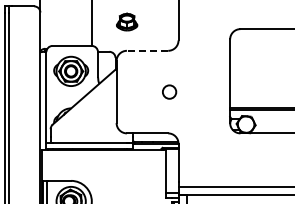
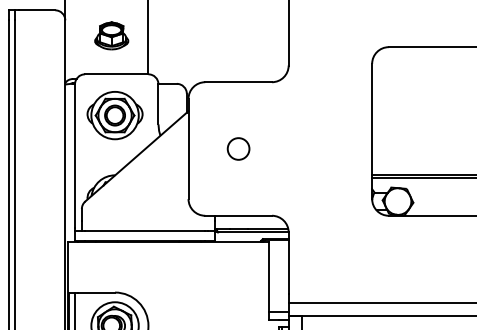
part: (127, 21) -> (112, 34), moved
line: (147, 50) -> (238, 81), dashed -> solid
circle: (169, 91) -> (238, 148), moved

